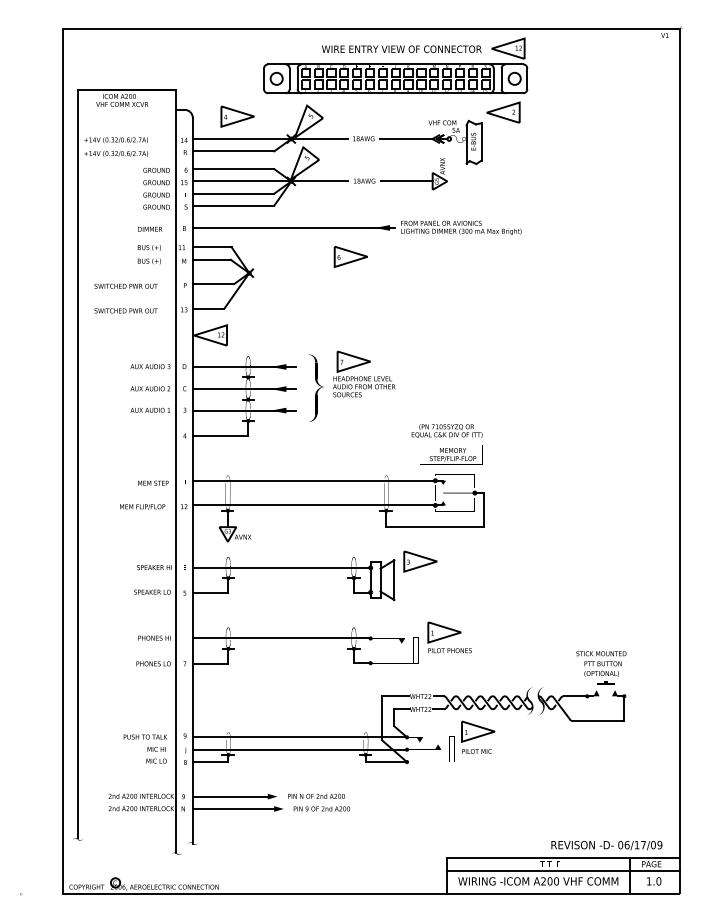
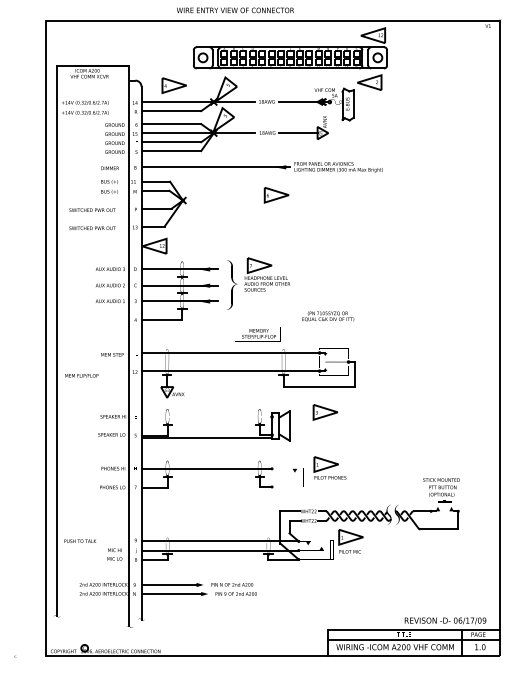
text: (401, 48) -> (235, 9), moved
part: (350, 256) -> (276, 194), moved
text: (451, 454) -> (258, 333), moved
text: (142, 506) -> (81, 375), moved
part: (420, 561) -> (325, 412), moved
line: (281, 567) -> (206, 438), moved
text: (145, 736) -> (80, 540), moved

